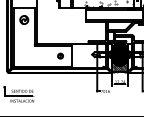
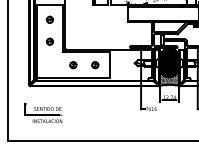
part: (23, 19) -> (49, 19), size x0.62
part: (23, 37) -> (49, 41), added
part: (43, 56) -> (73, 65), added

